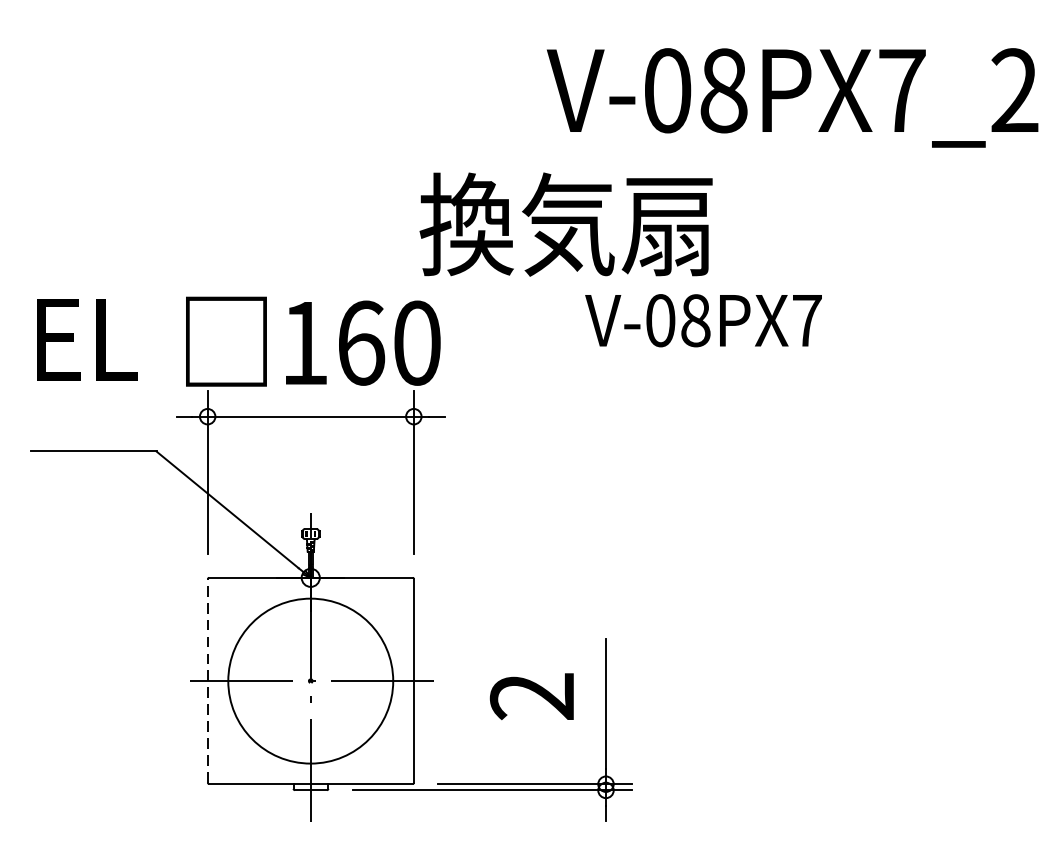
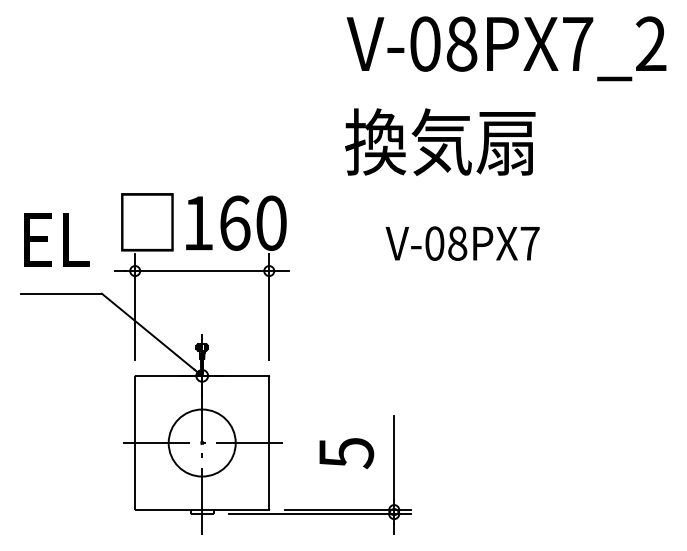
text: (792, 97) -> (506, 48), moved
text: (566, 223) -> (440, 141), moved
text: (703, 320) -> (462, 243), moved
text: (86, 338) -> (56, 239), moved
line: (208, 680) -> (135, 442), dashed -> solid
circle: (309, 680) -> (201, 442), size x0.62
text: (532, 697) -> (346, 453), 2 -> 5

